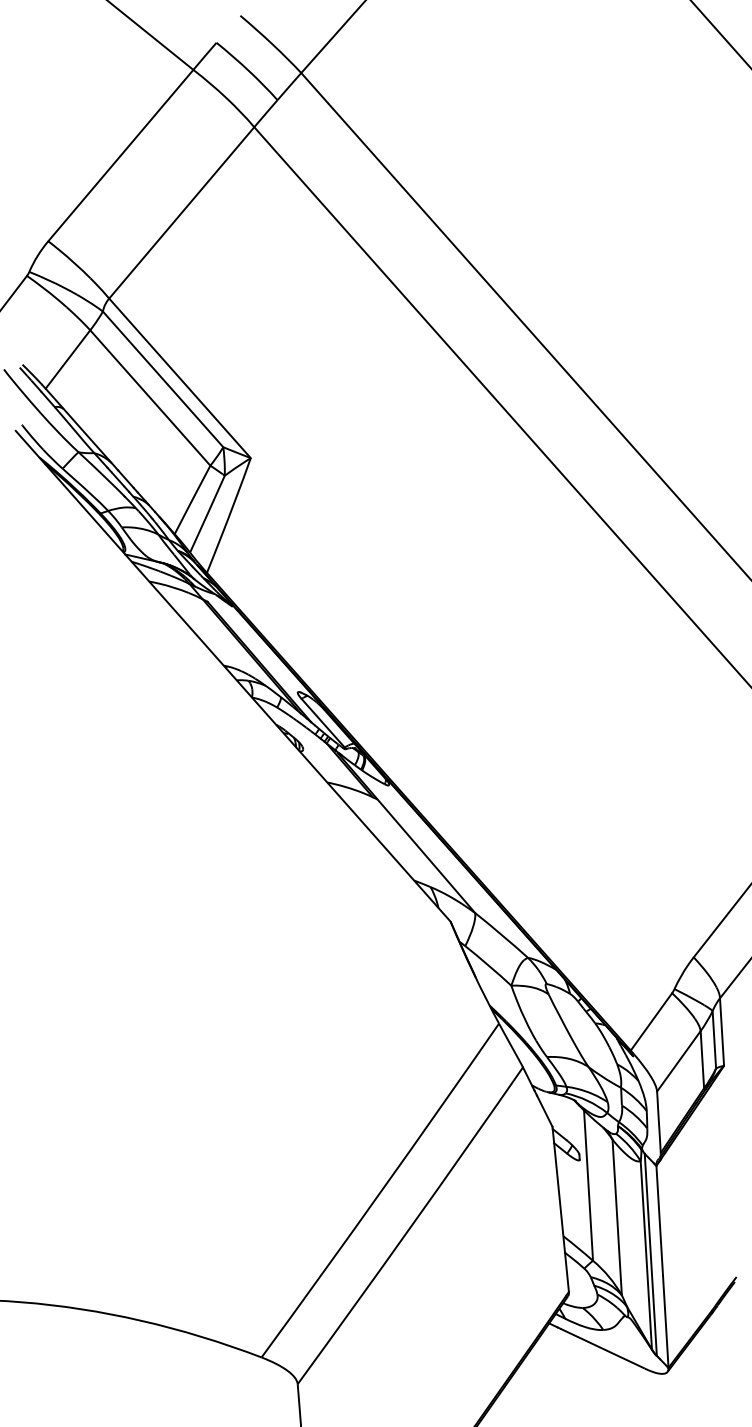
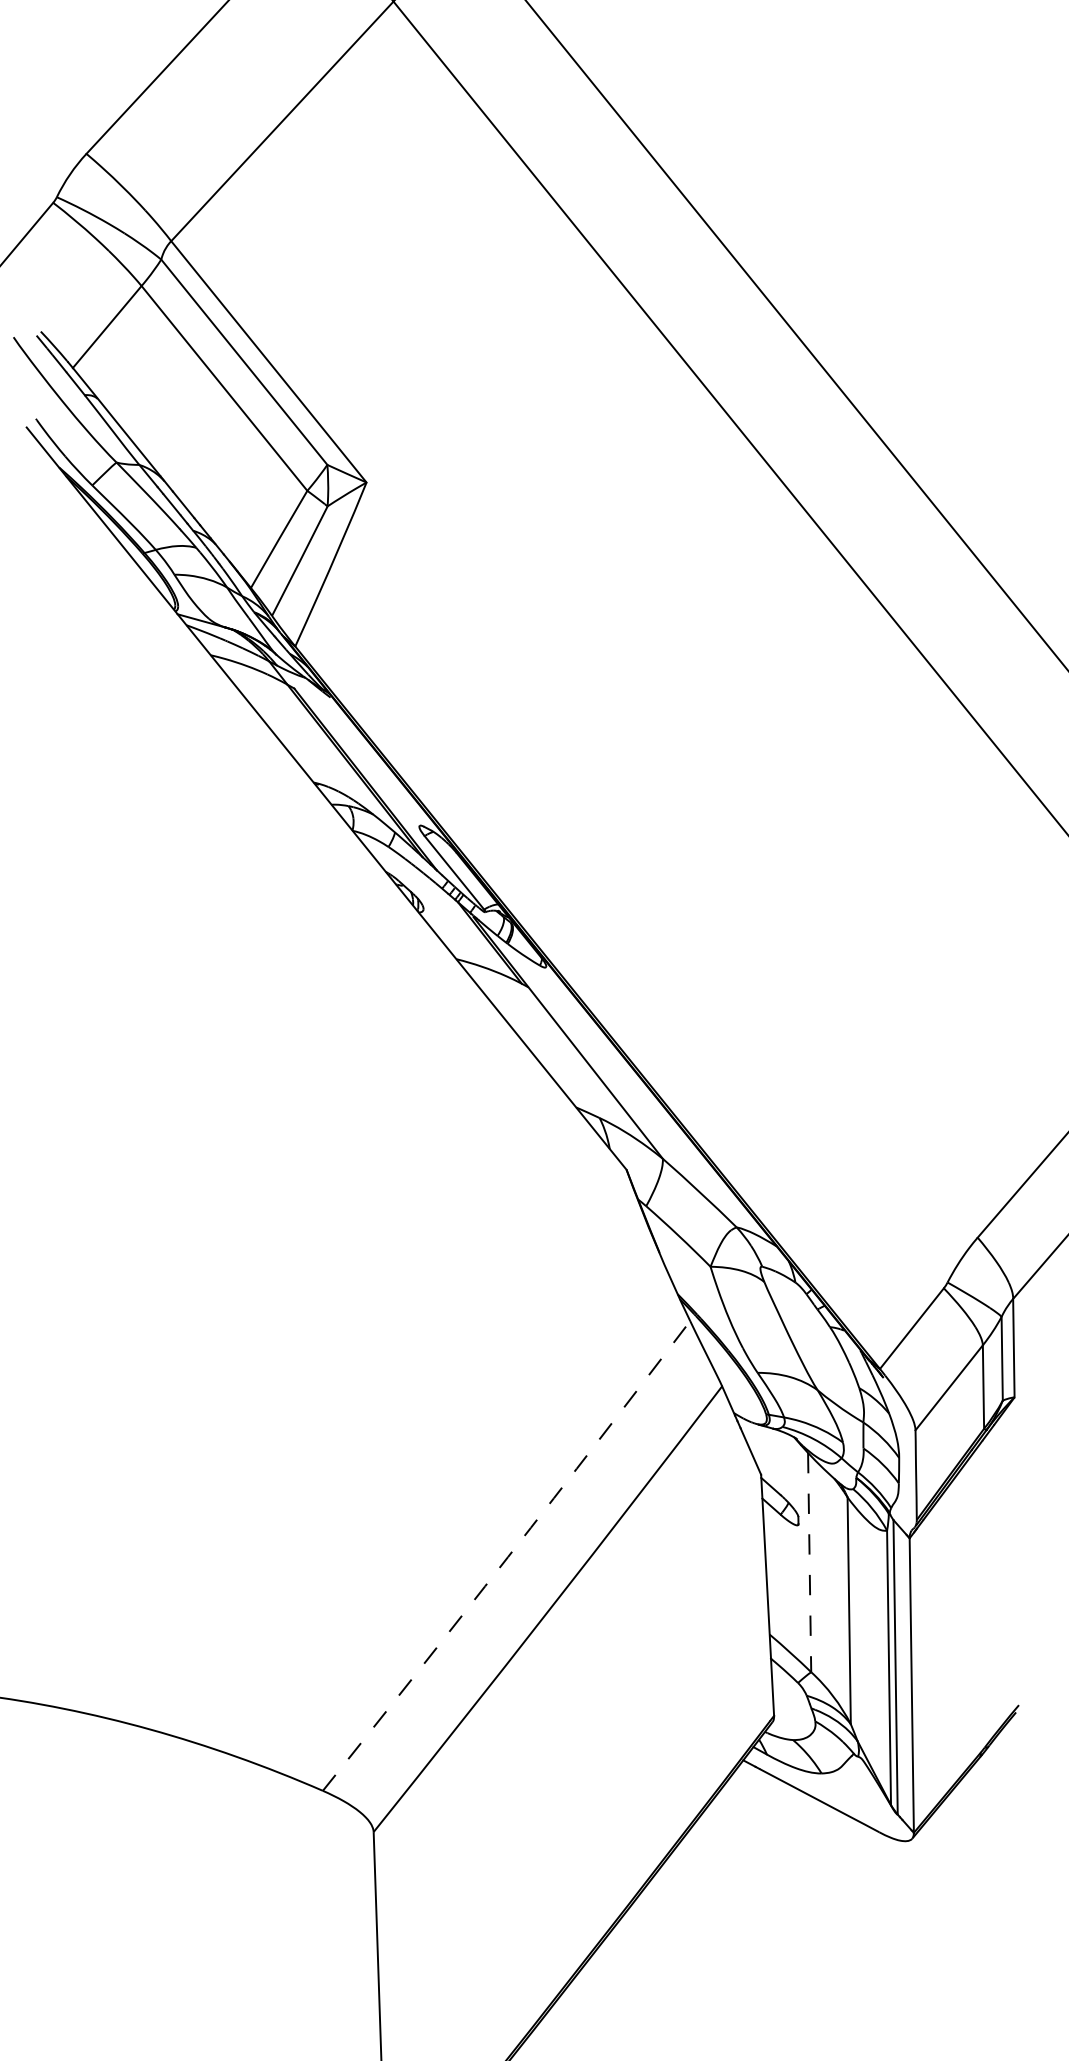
line: (588, 1186) -> (809, 1563), solid -> dashed
arc: (381, 1191) -> (508, 1557), solid -> dashed

